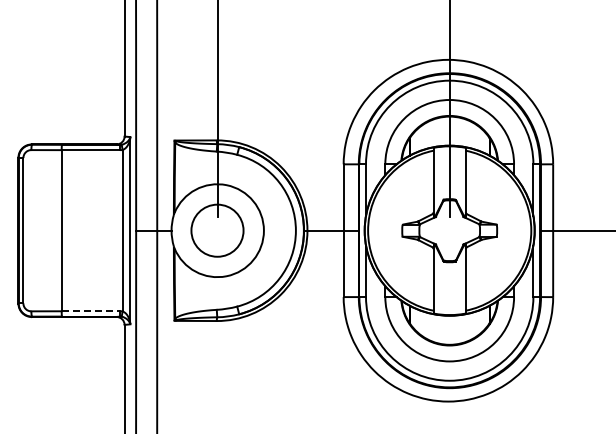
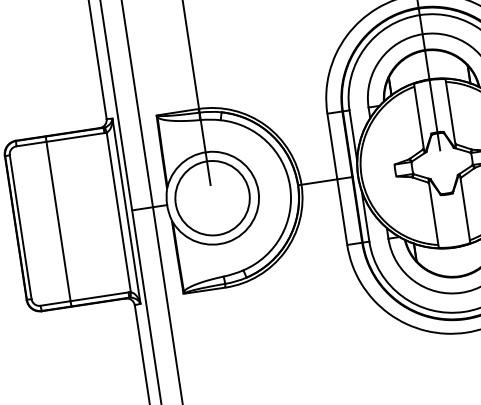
circle: (217, 230) -> (212, 198), size x1.43
line: (91, 311) -> (100, 296), dashed -> solid

